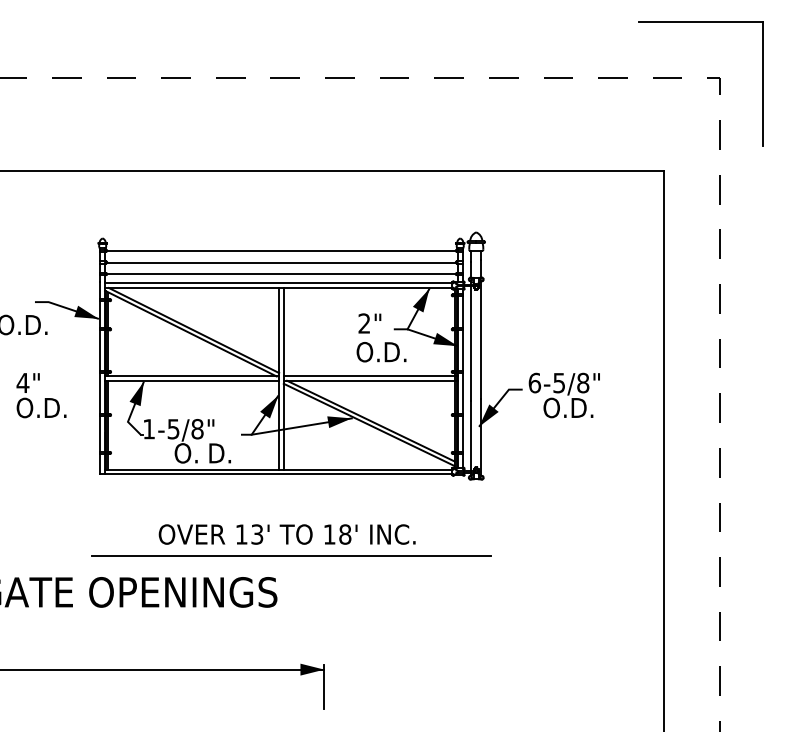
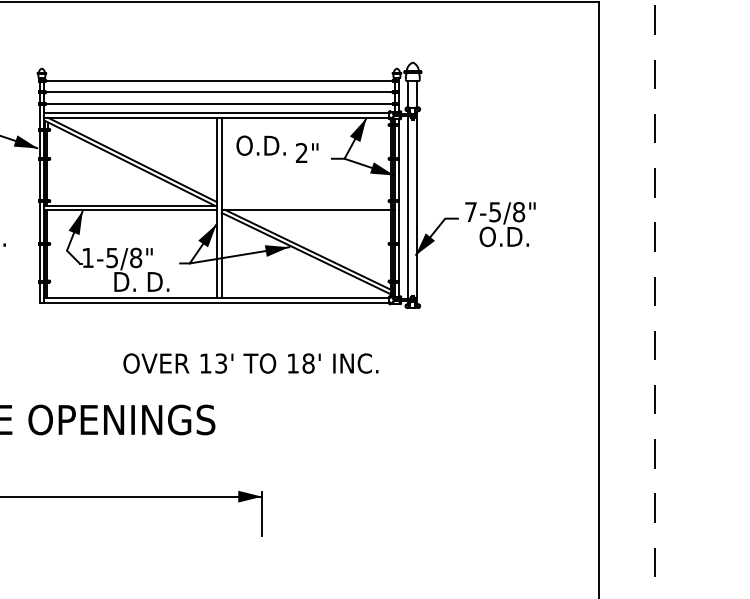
text: (381, 352) -> (261, 146), moved
line: (370, 376) -> (307, 205), removed
text: (534, 382) -> (470, 211), 6-5/8" -> 7-5/8"
text: (185, 453) -> (124, 282), O. -> D.
text: (286, 534) -> (250, 363), moved
line: (291, 555) -> (229, 383), removed

